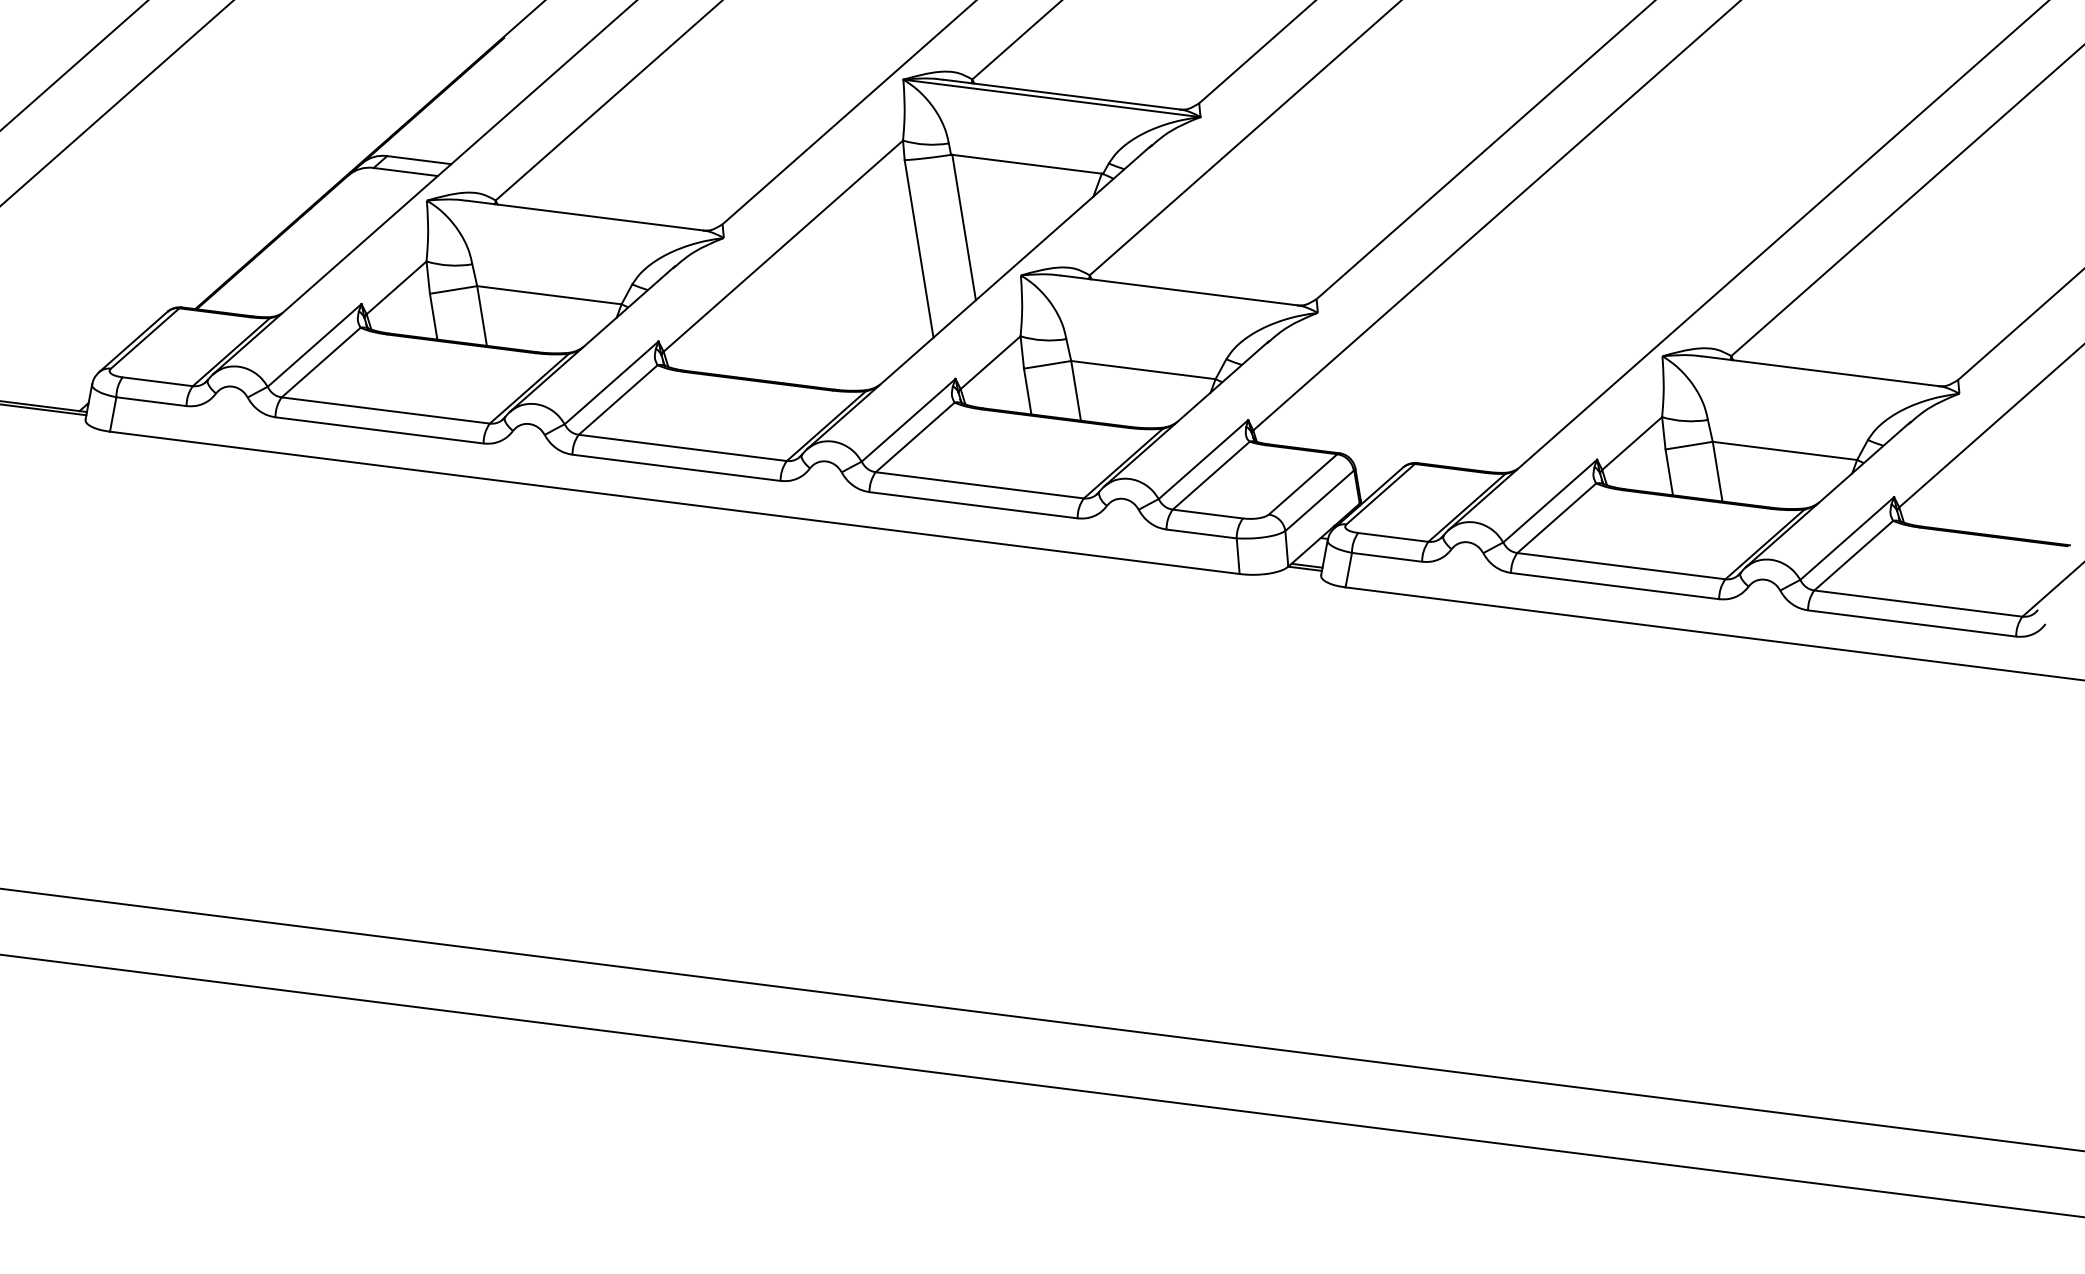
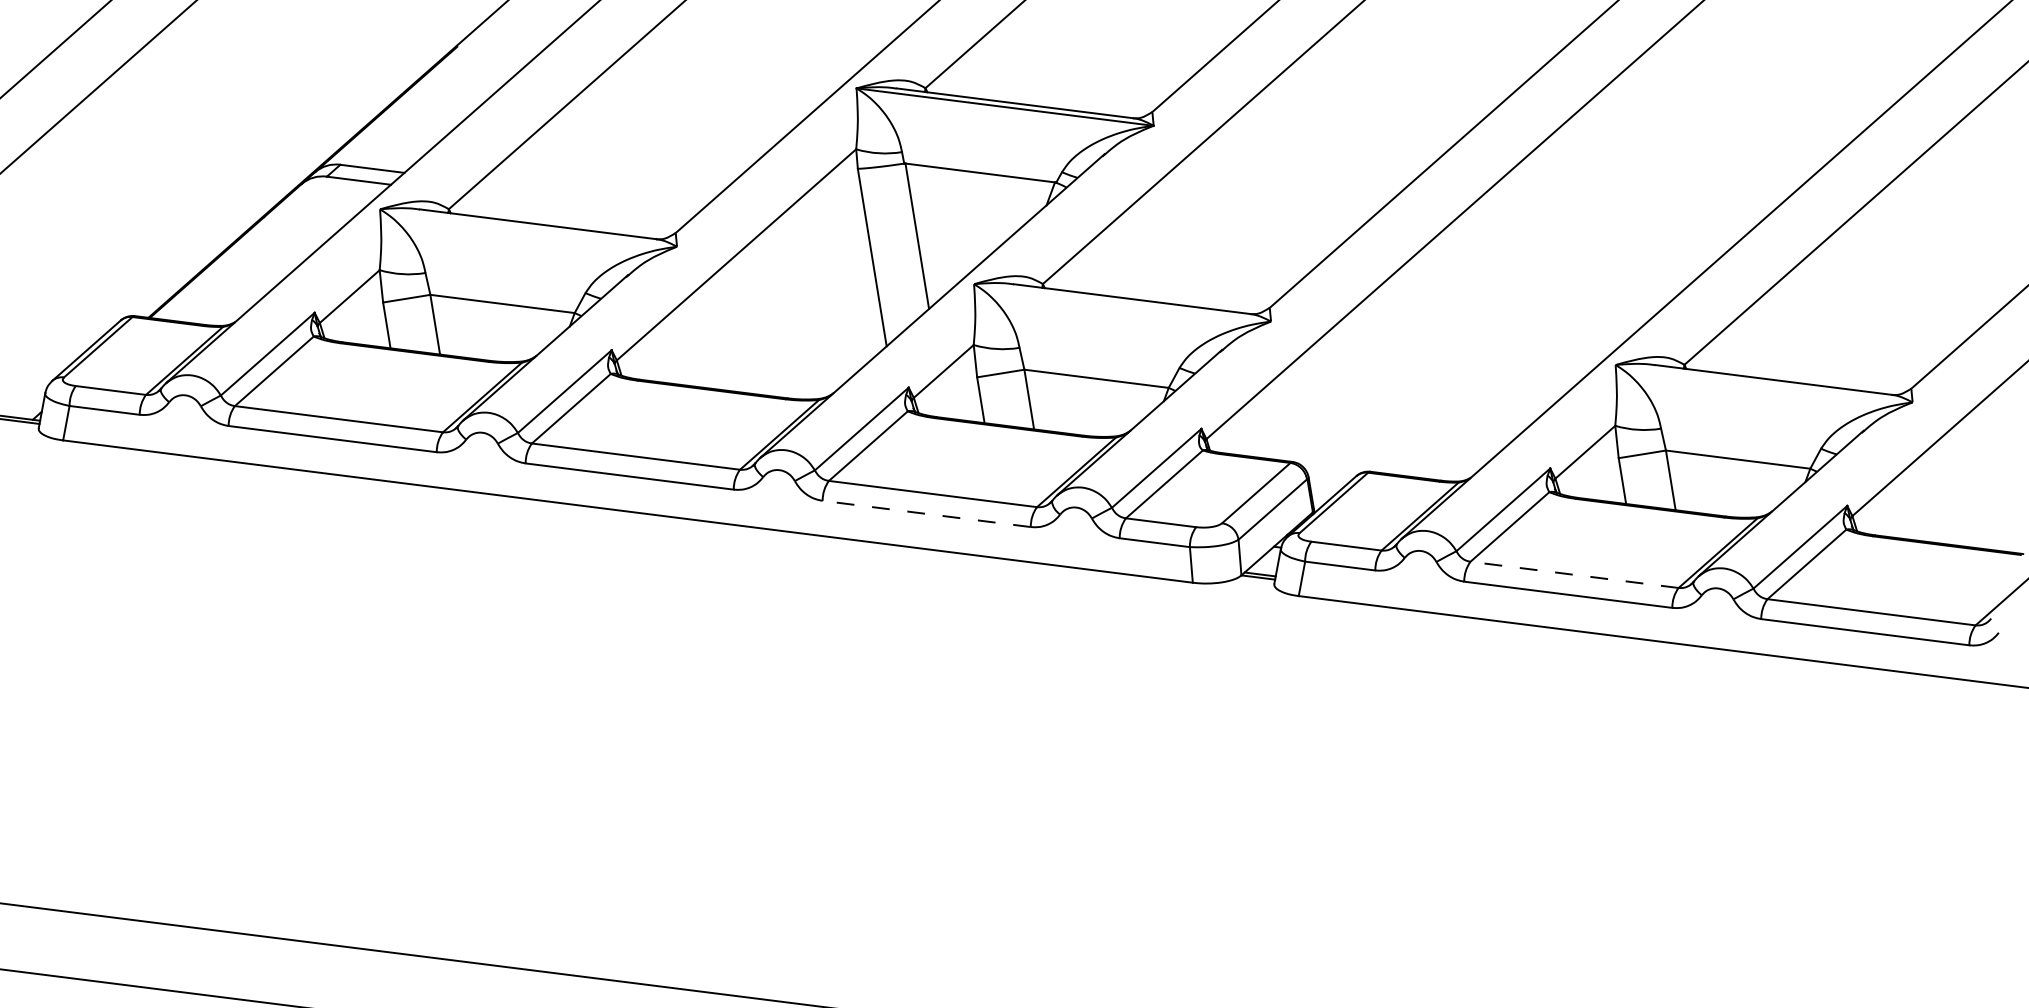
line: (973, 505) -> (926, 514), solid -> dashed
line: (1621, 566) -> (1574, 575), solid -> dashed

